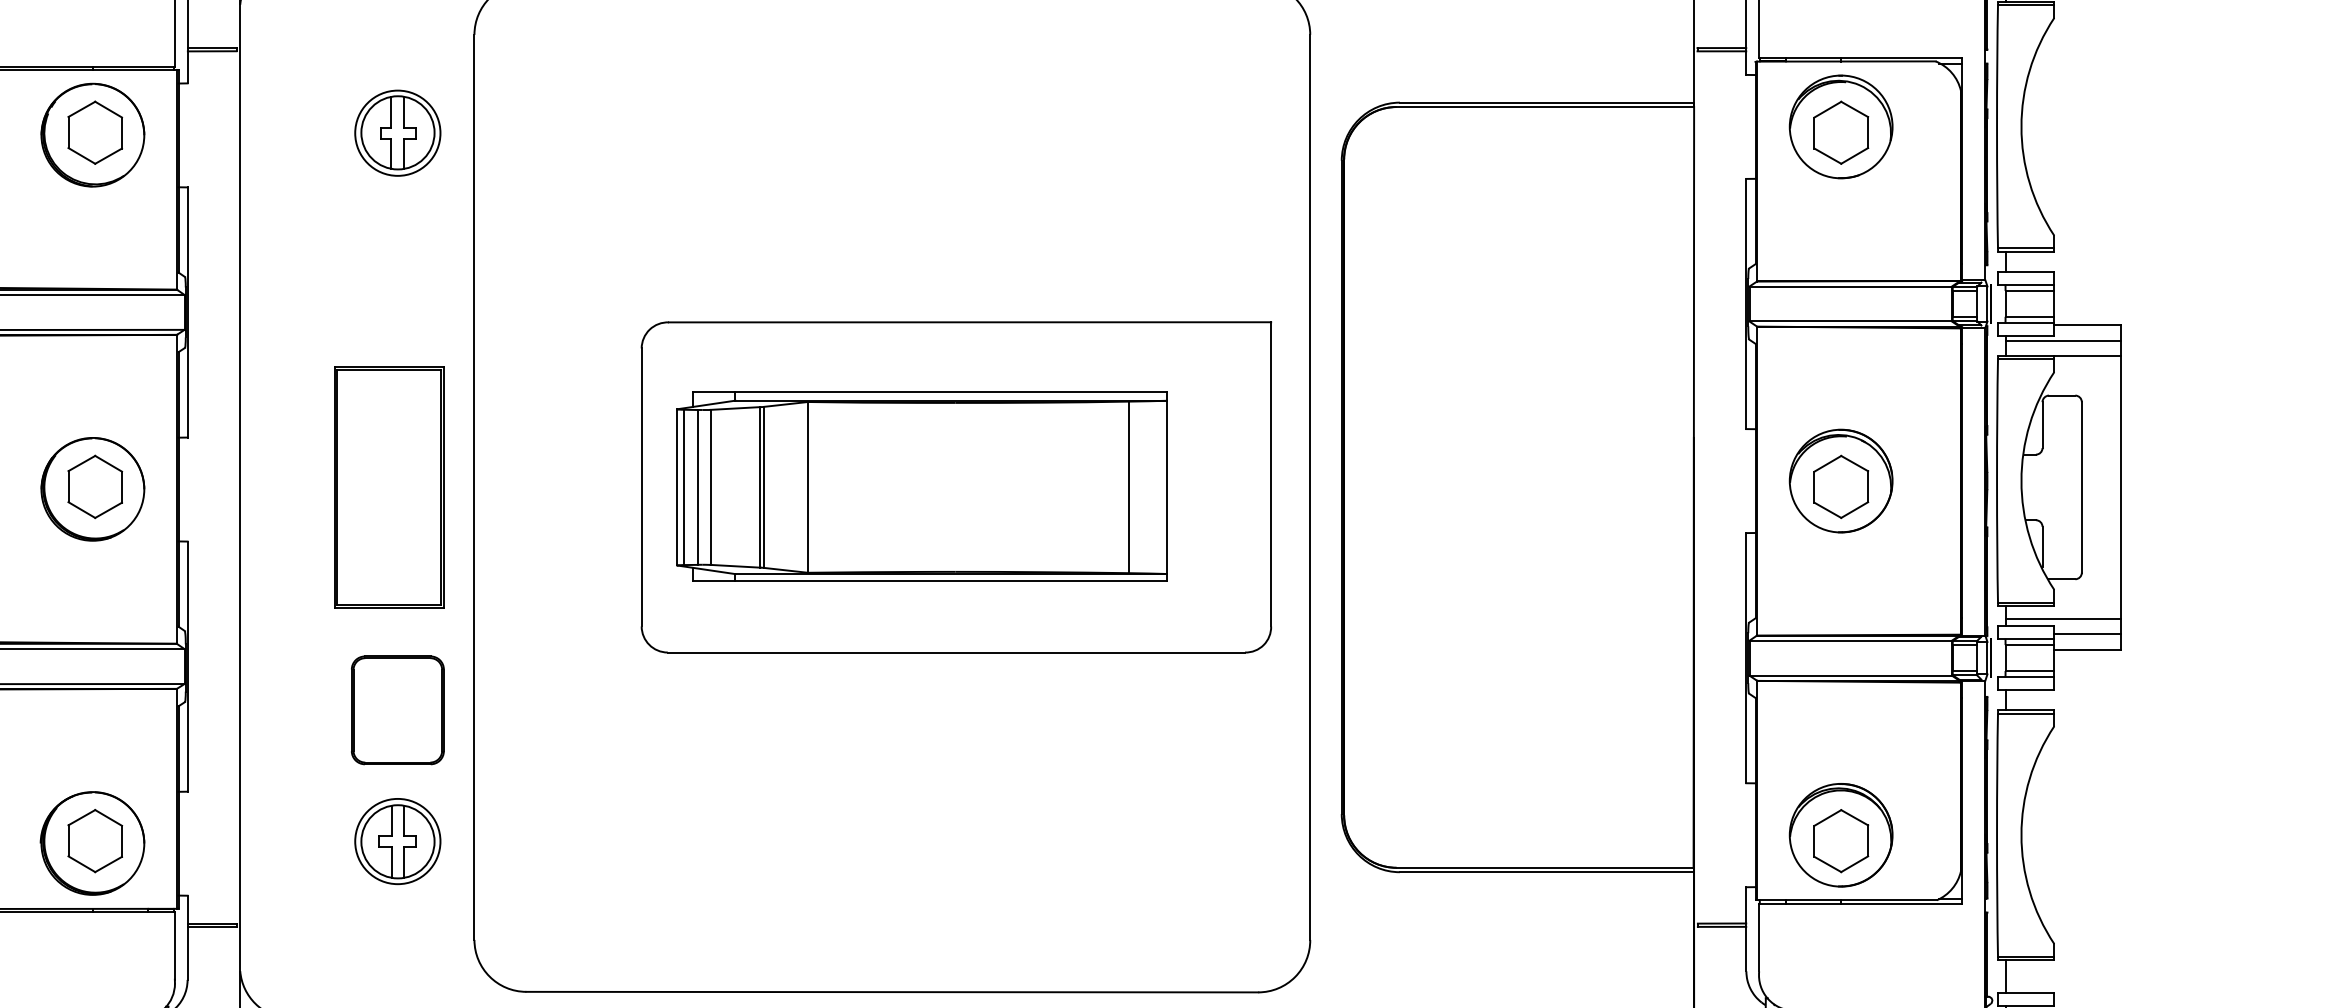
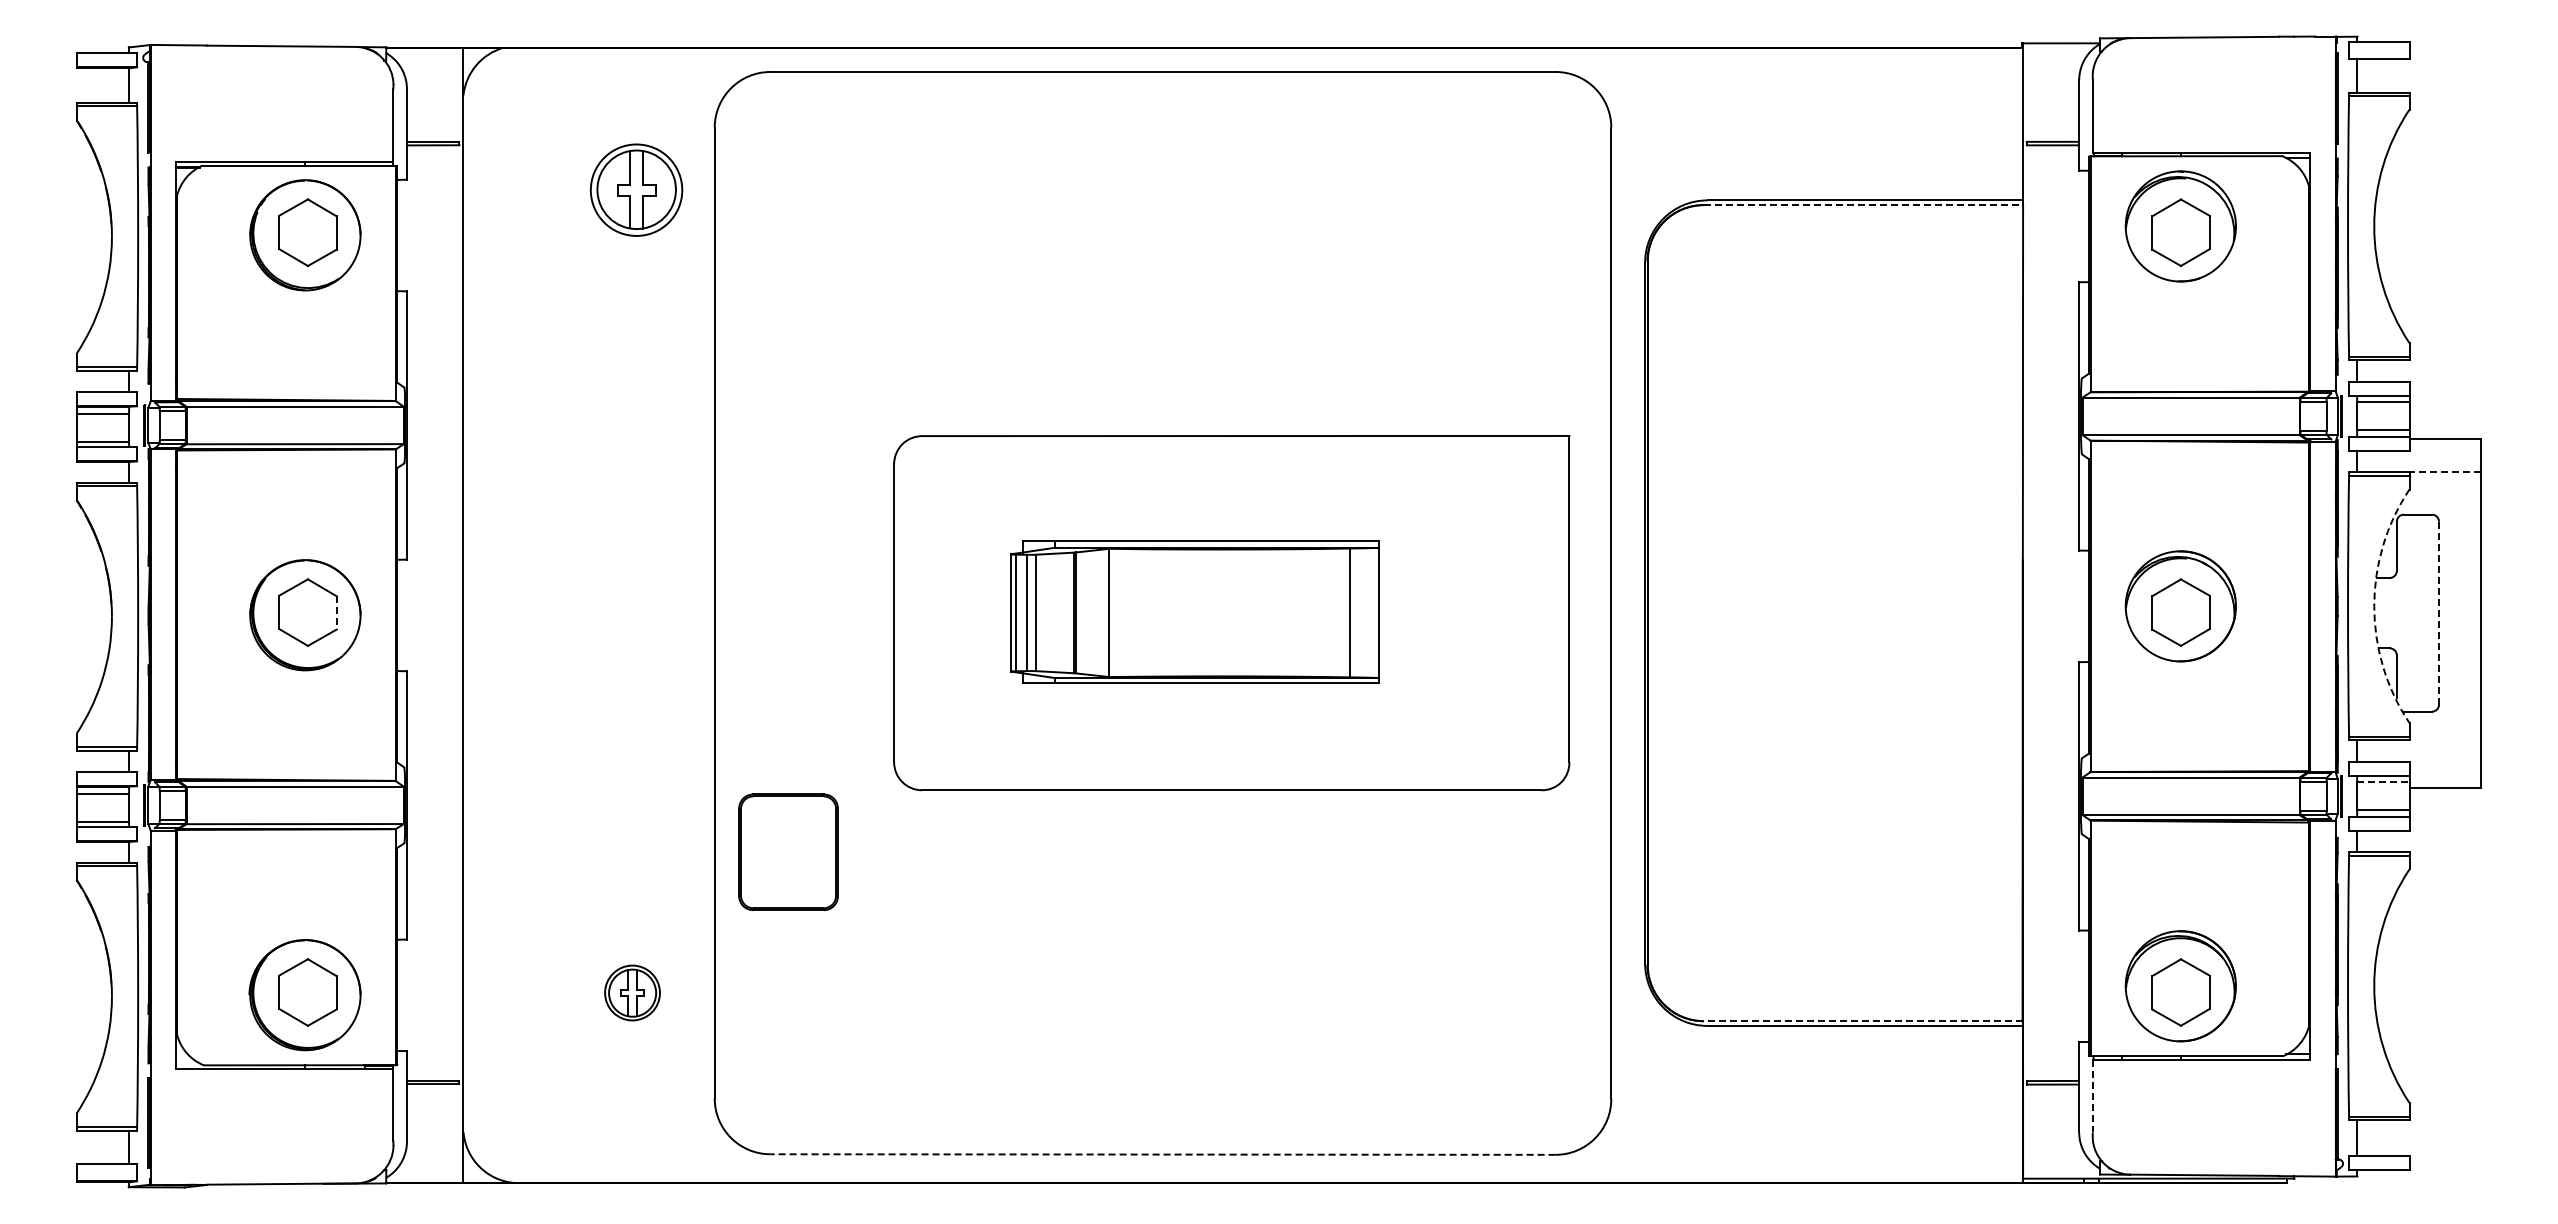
line: (1545, 107) -> (1863, 205), solid -> dashed
part: (397, 132) -> (636, 189), moved
line: (2063, 340) -> (2419, 455), removed
line: (2087, 356) -> (2445, 472), solid -> dashed
arc: (2021, 481) -> (2374, 606), solid -> dashed
line: (121, 486) -> (336, 612), solid -> dashed
part: (921, 486) -> (1194, 612), size x0.7
line: (2082, 486) -> (2439, 612), solid -> dashed
part: (389, 487) -> (623, 613), removed
line: (2063, 618) -> (2419, 753), removed
line: (2087, 634) -> (2445, 770), removed
line: (2030, 645) -> (2383, 782), solid -> dashed
part: (397, 709) -> (788, 851), moved
part: (397, 841) -> (632, 992), size x0.6
line: (1544, 868) -> (1862, 1021), solid -> dashed
line: (1758, 937) -> (2092, 1096), solid -> dashed
line: (892, 992) -> (1163, 1154), solid -> dashed

